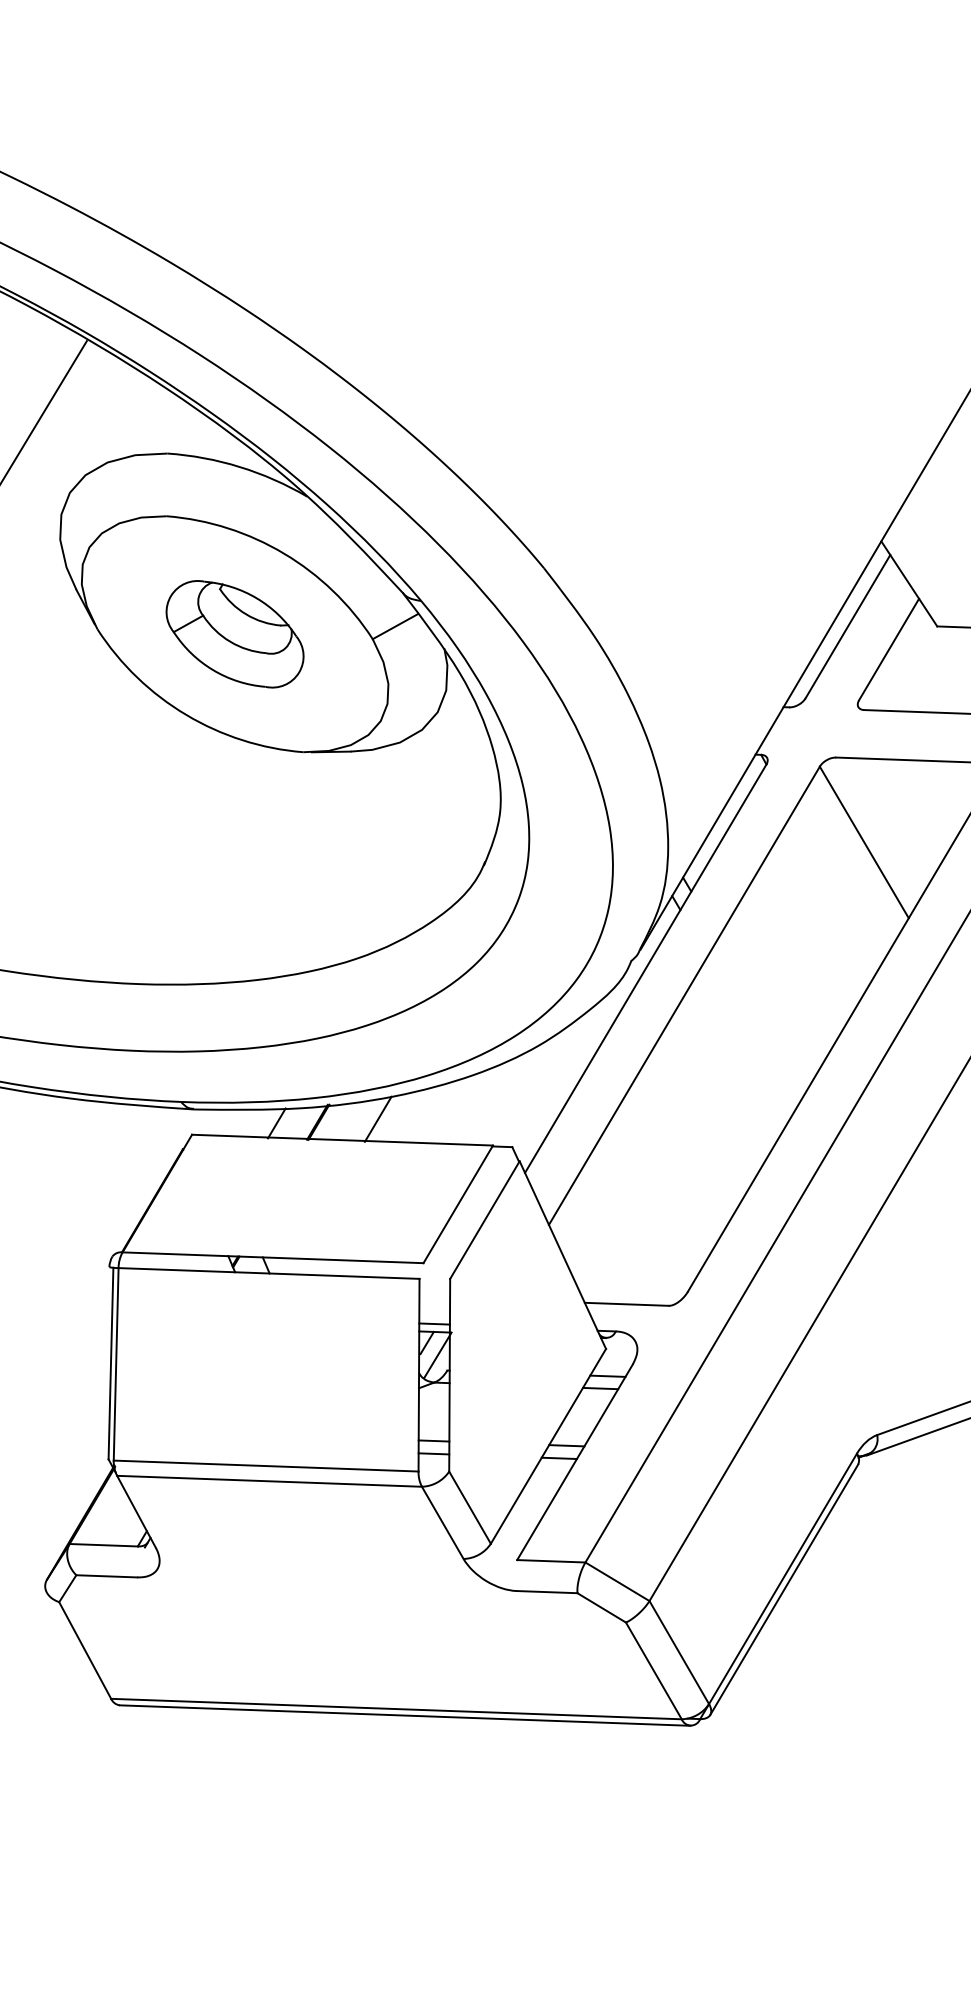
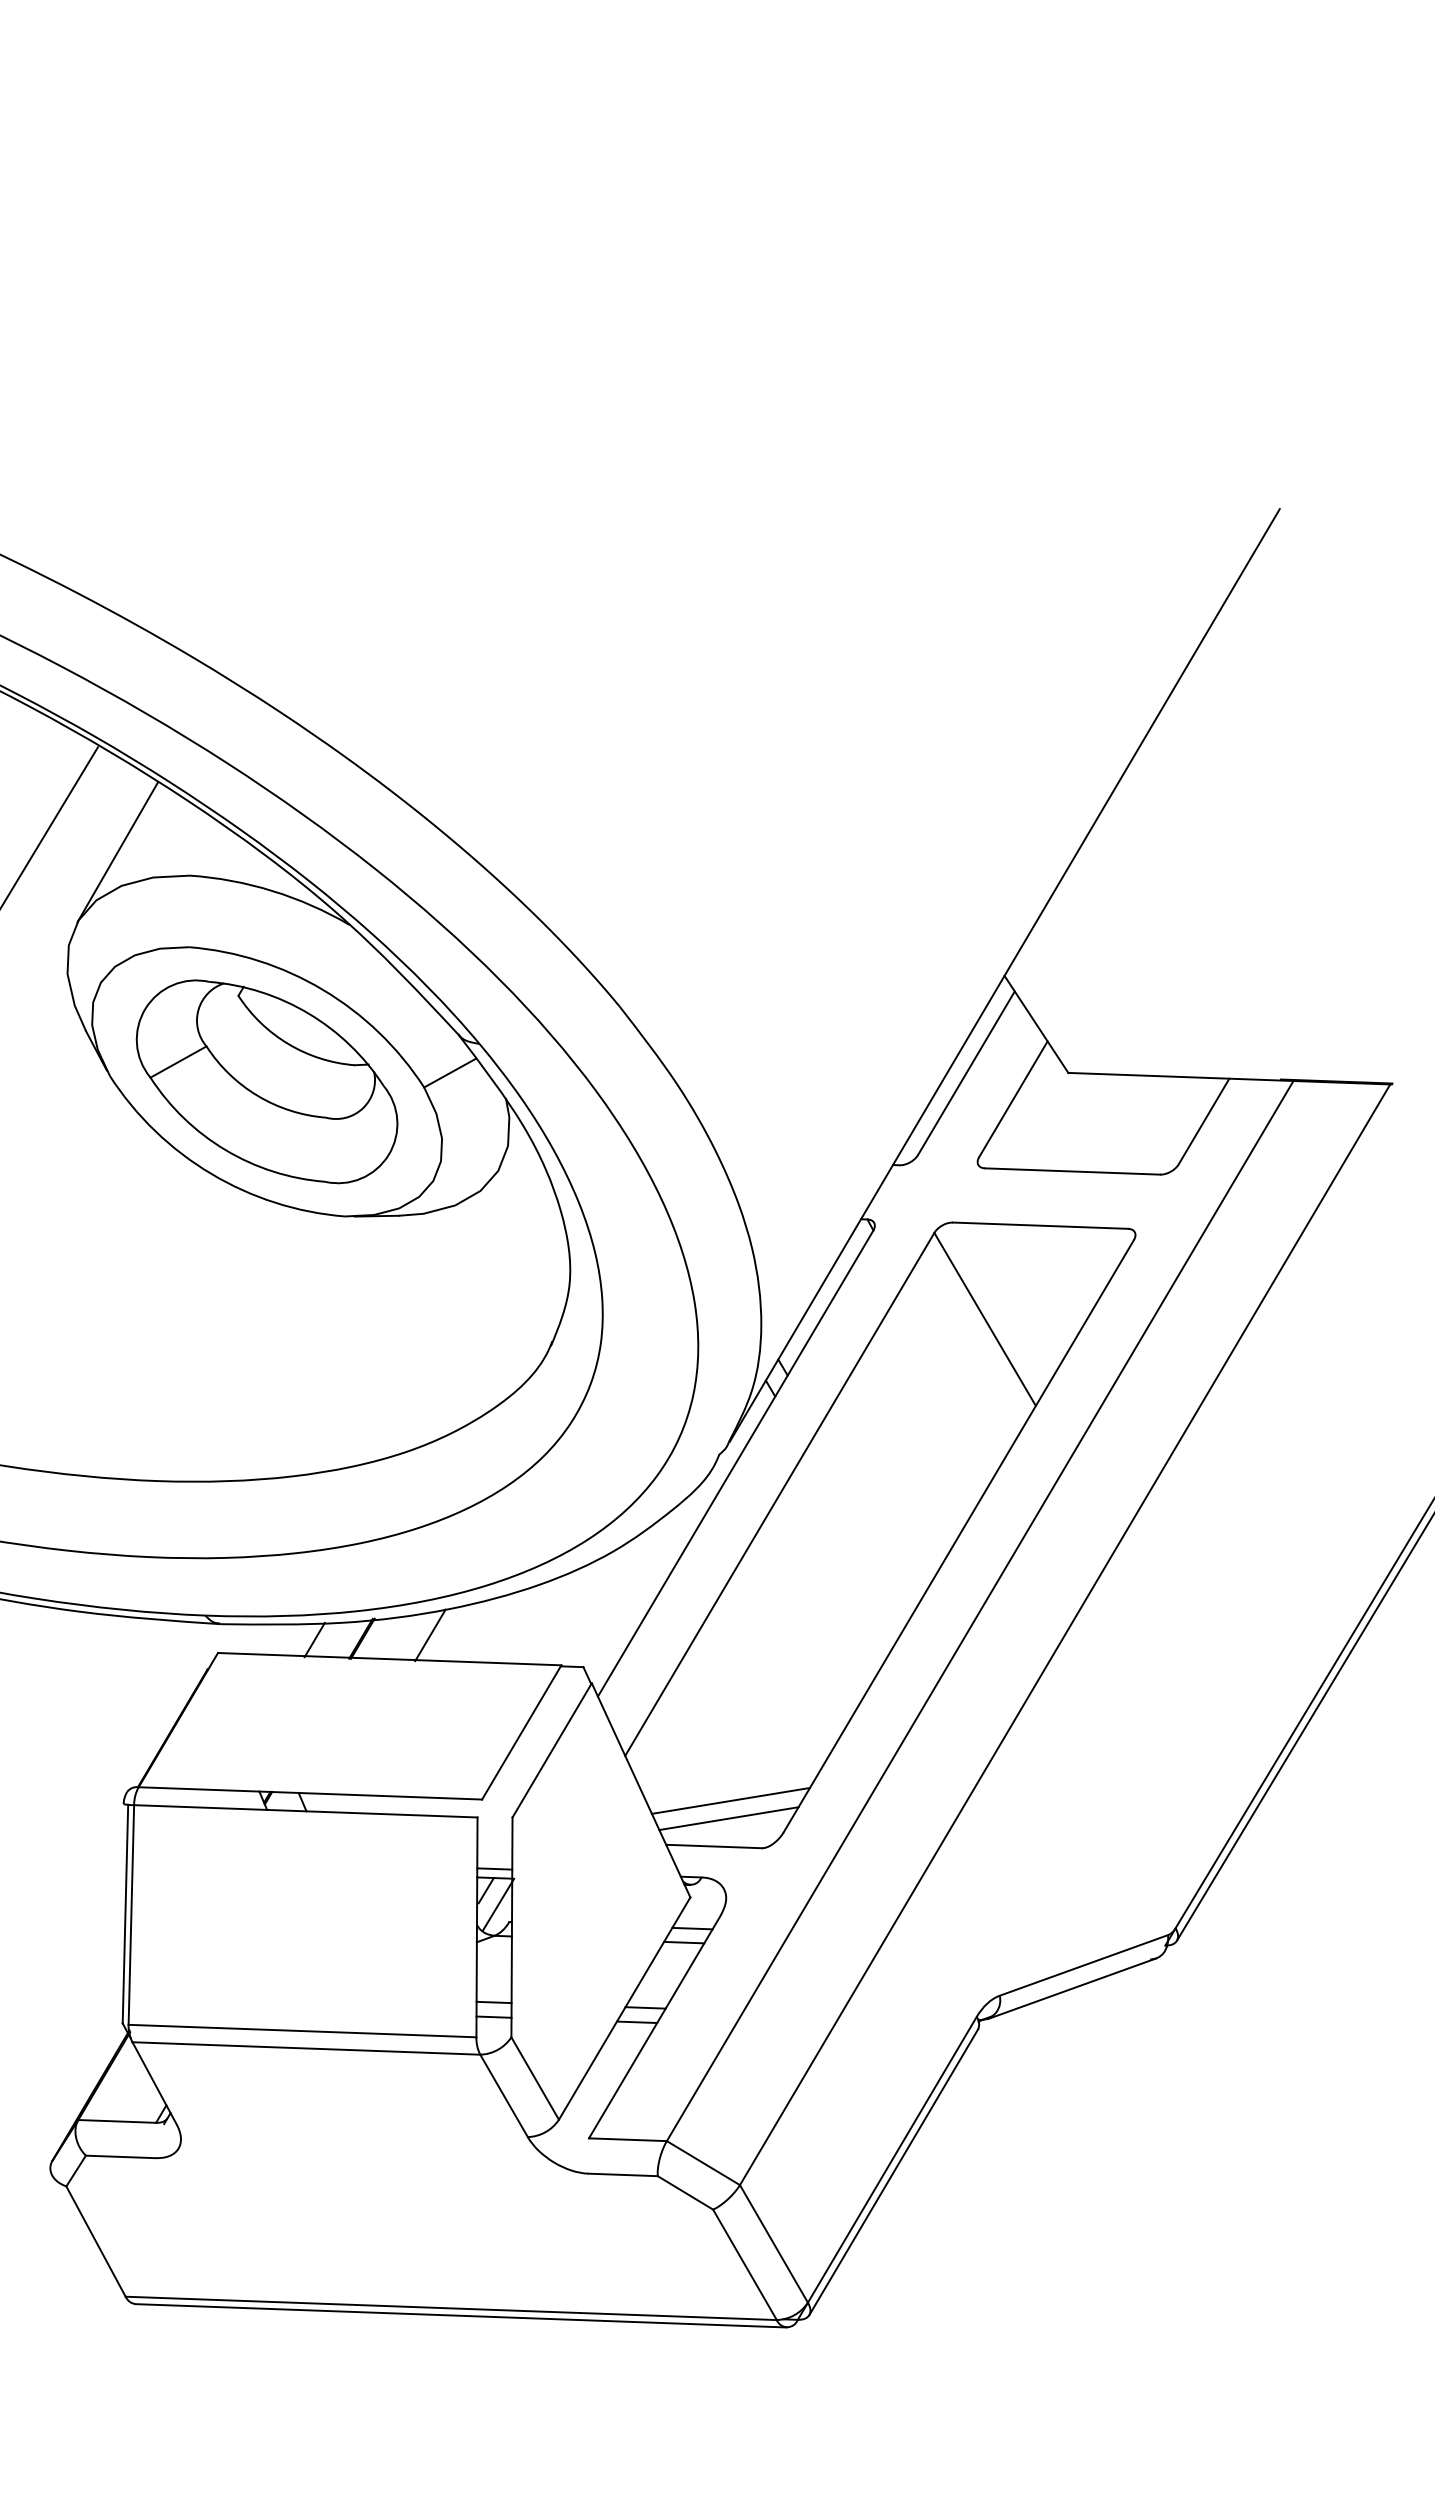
line: (104, 433) -> (117, 852), added
part: (234, 633) -> (266, 1081), size x1.67
line: (641, 1264) -> (730, 1800), added
line: (639, 1279) -> (728, 1818), added

